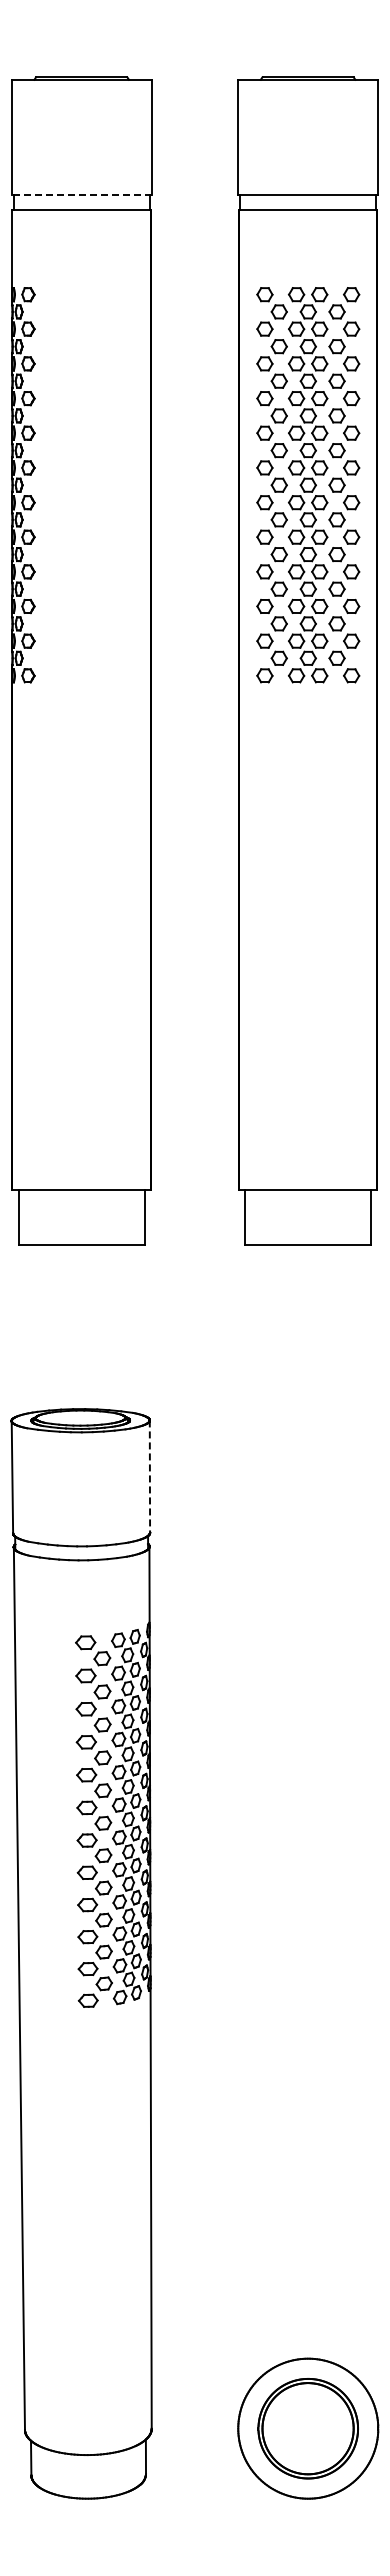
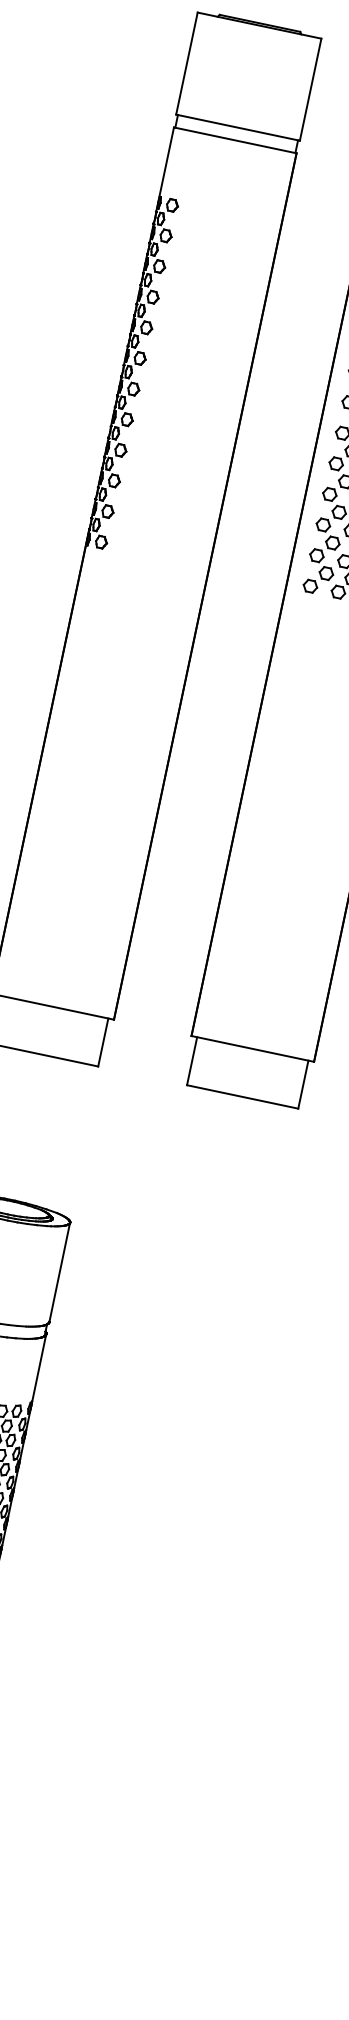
line: (81, 195) -> (237, 127), dashed -> solid
line: (149, 1477) -> (59, 1273), dashed -> solid

